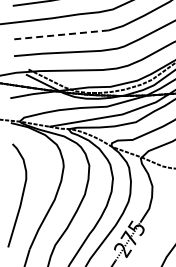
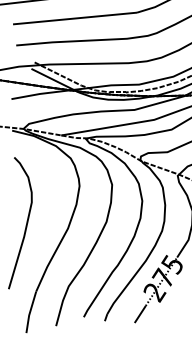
line: (60, 34) -> (75, 17), dashed -> solid

